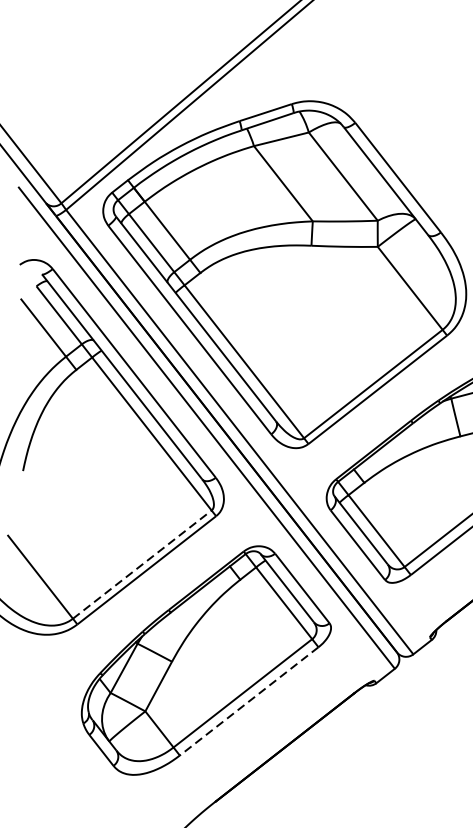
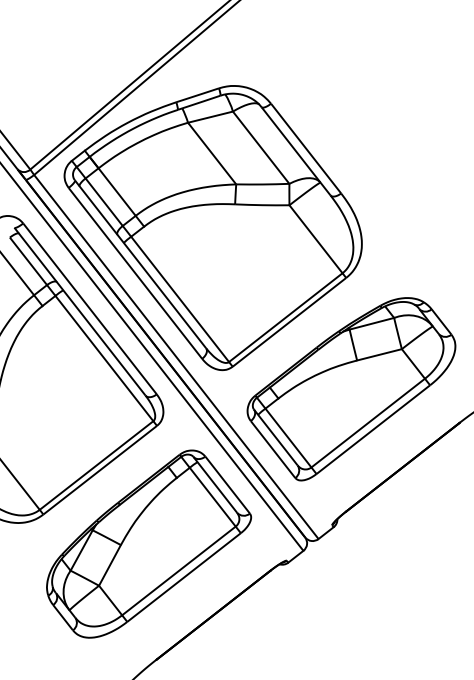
line: (142, 564) -> (96, 465), dashed -> solid
line: (249, 701) -> (184, 577), dashed -> solid

